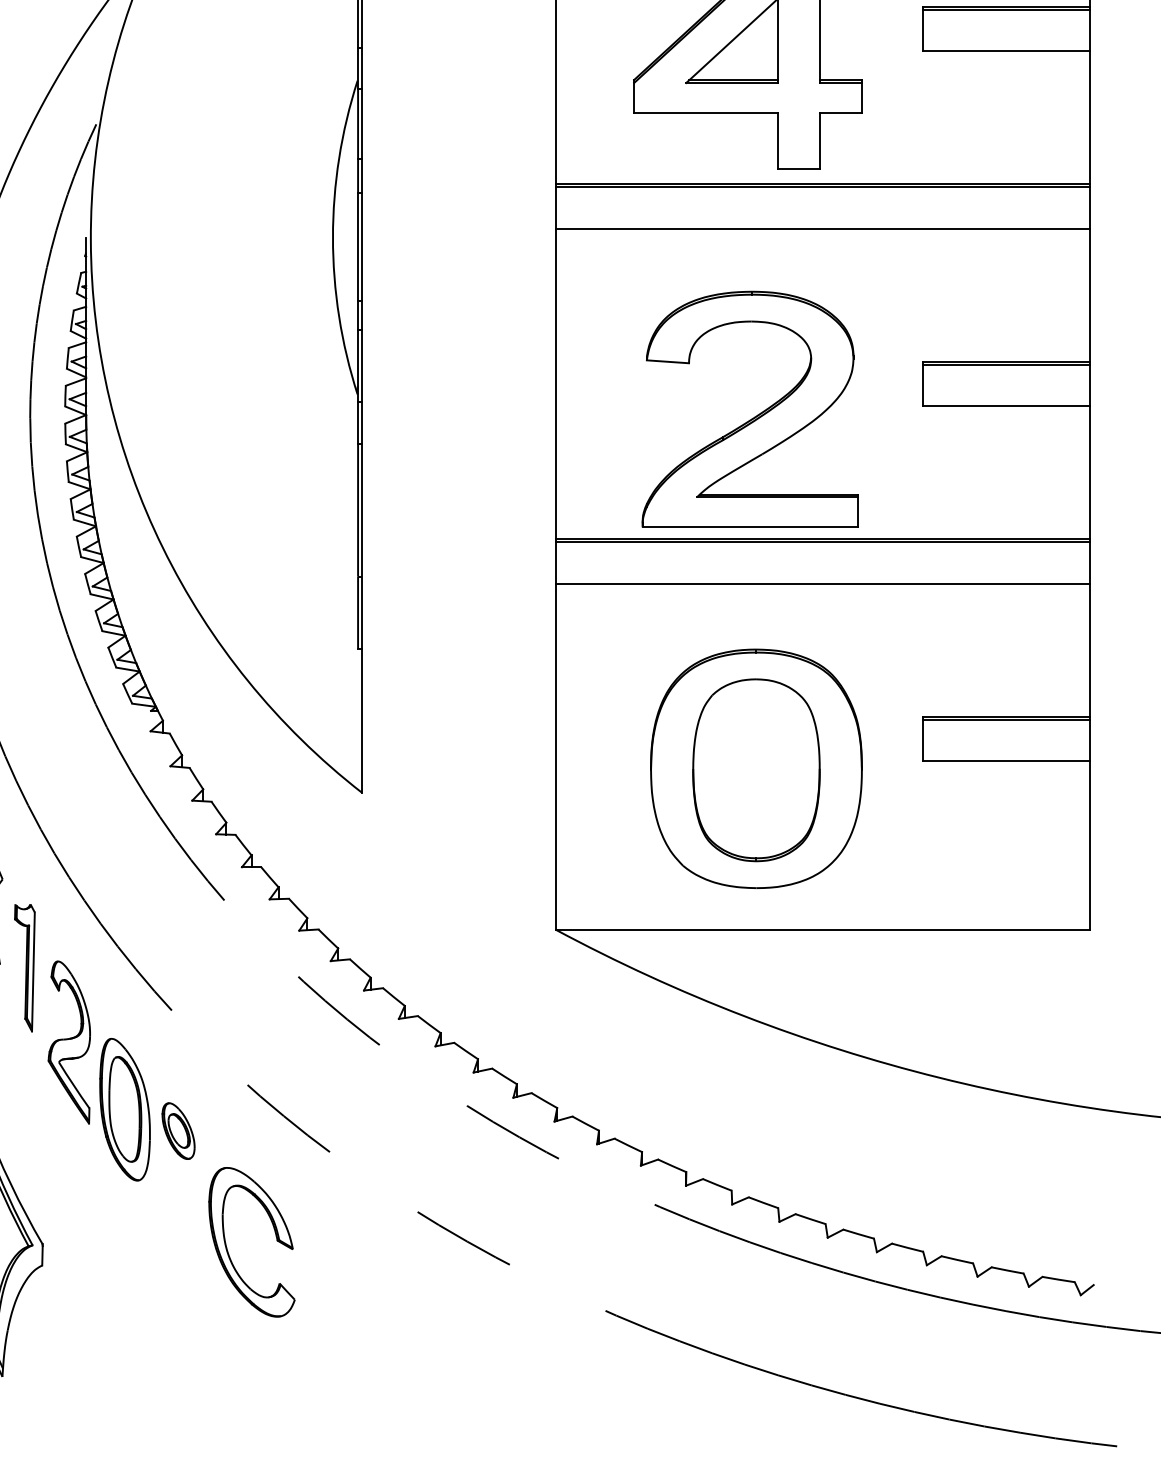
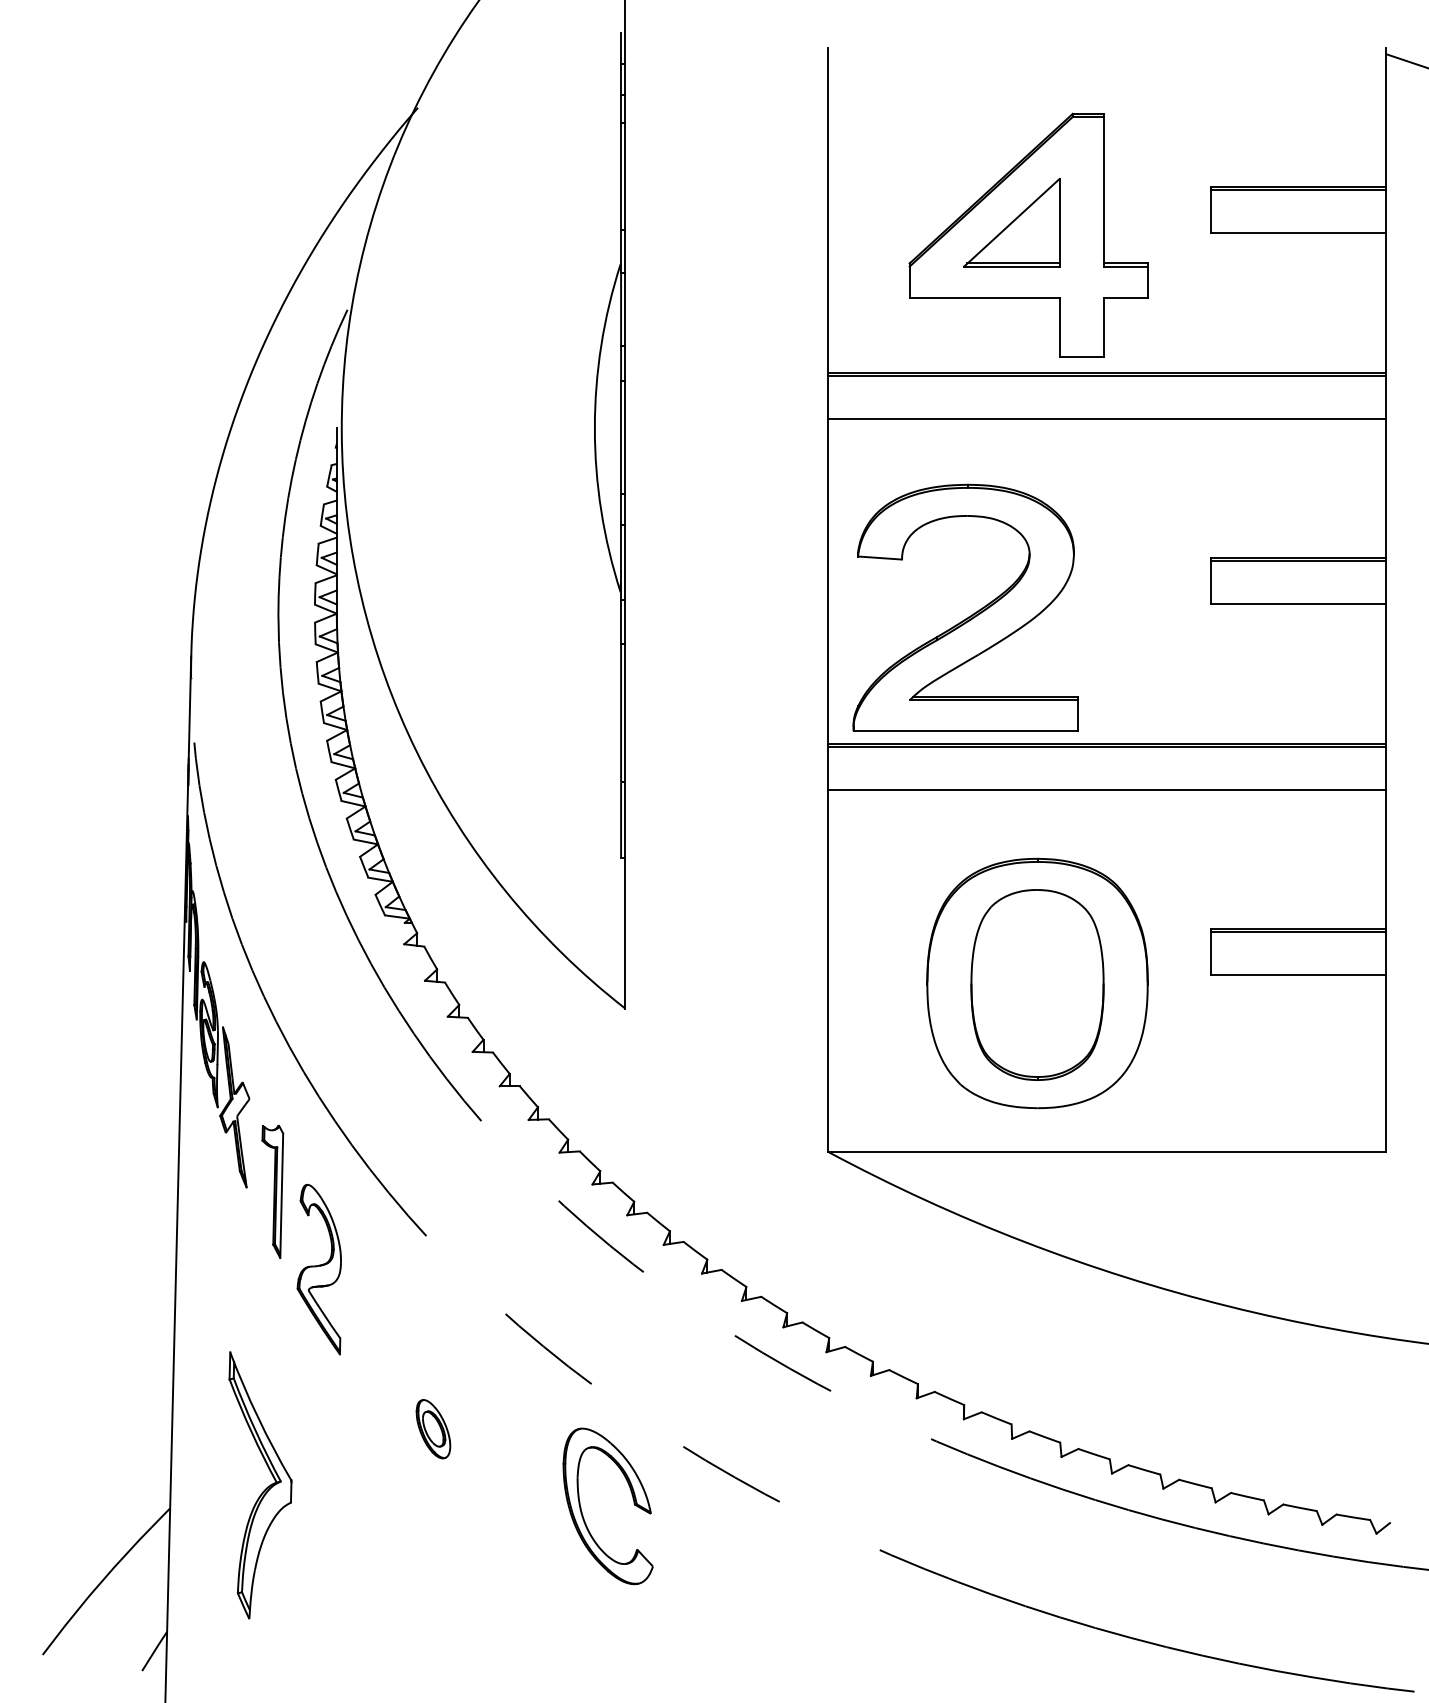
part: (755, 415) -> (971, 614), moved
part: (125, 1109) -> (377, 1339), removed
part: (178, 1131) -> (433, 1429), moved
part: (227, 1247) -> (582, 1511), moved

